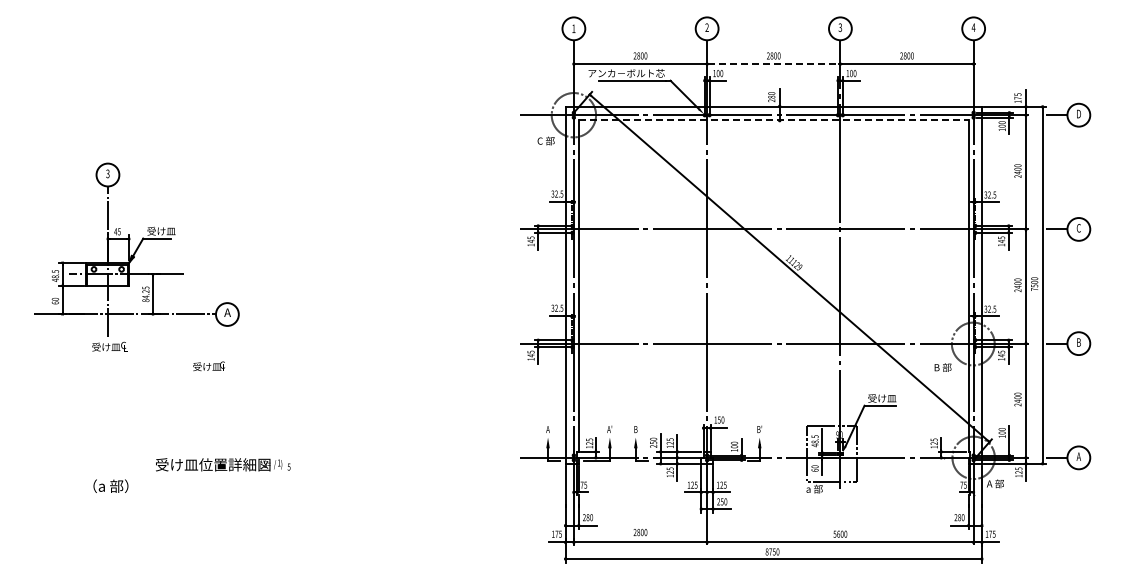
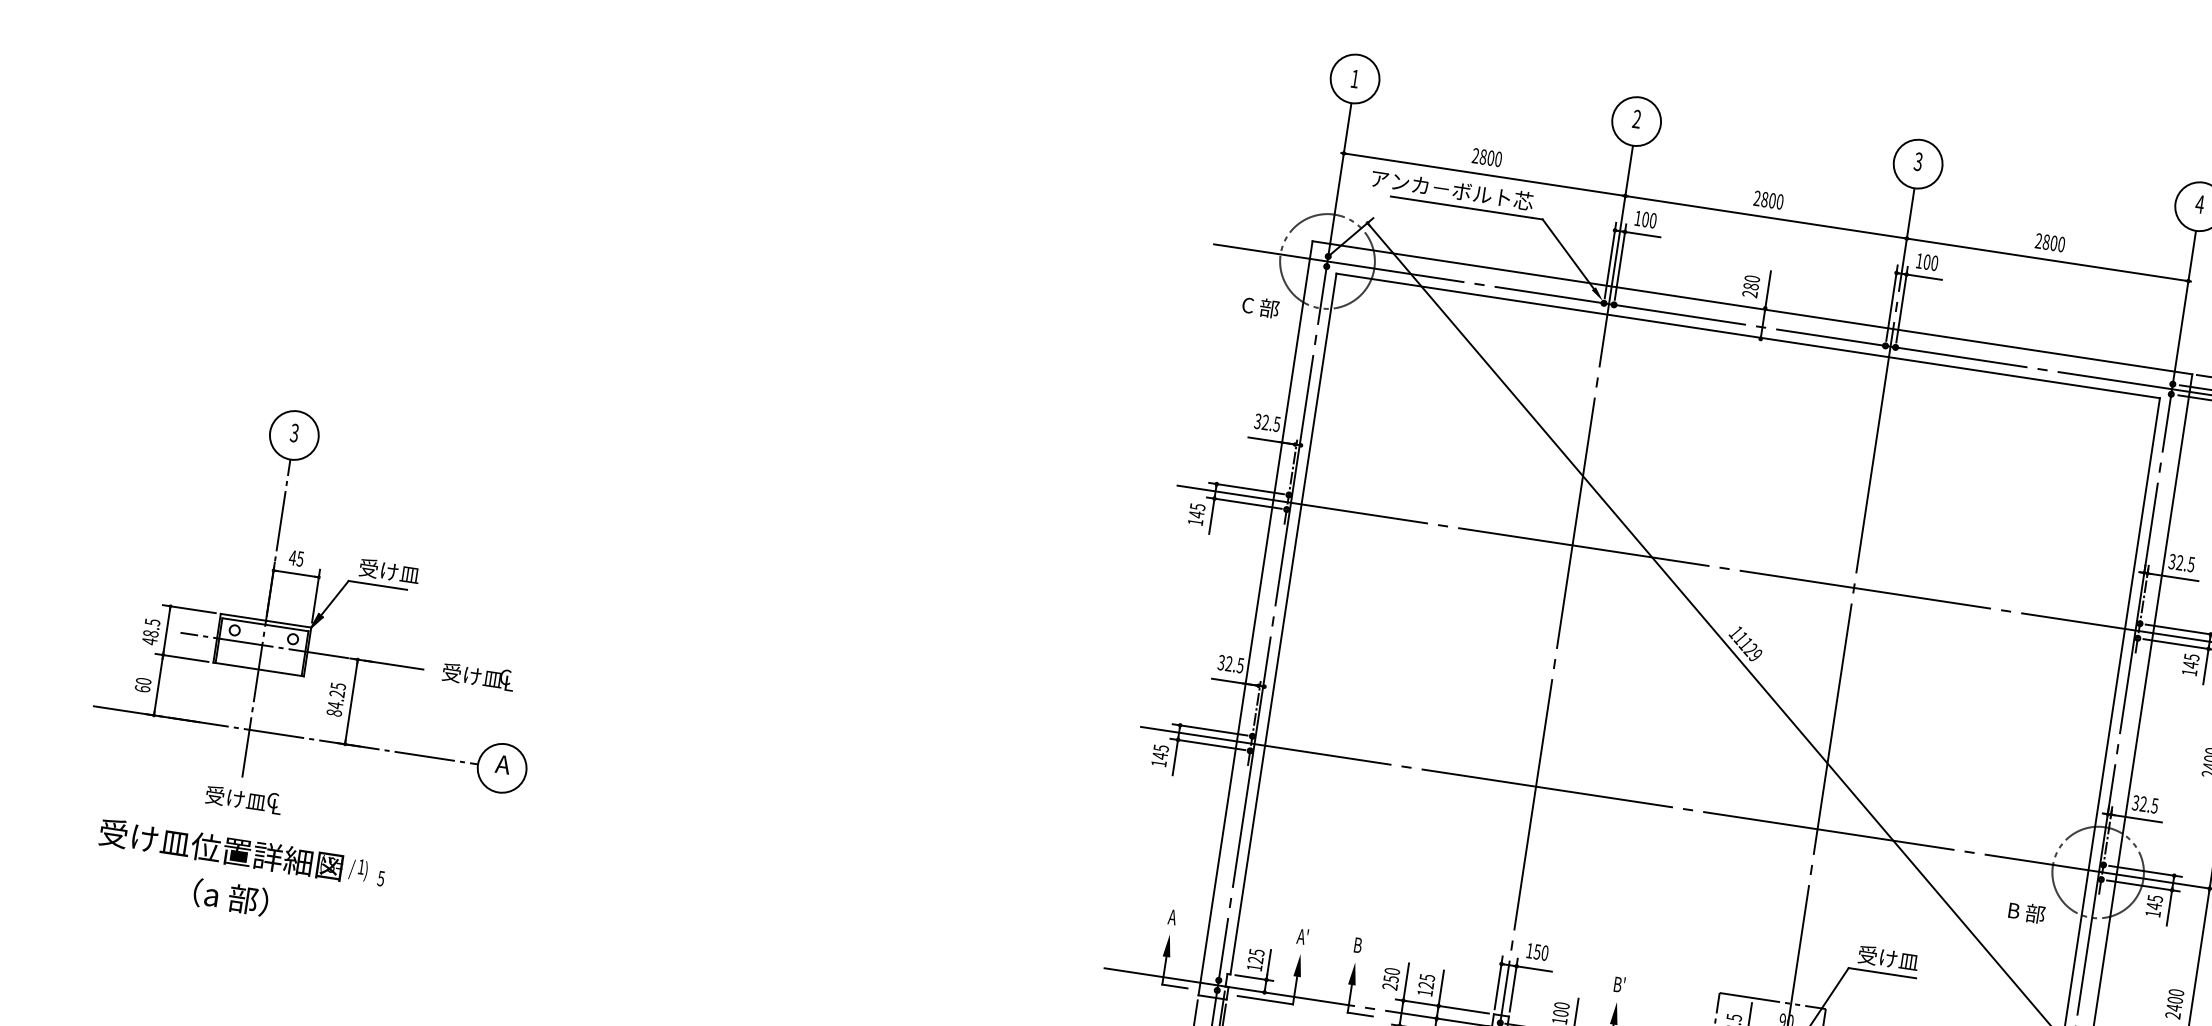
line: (774, 64) -> (1767, 218), dashed -> solid
line: (773, 120) -> (1747, 336), dashed -> solid
part: (136, 256) -> (328, 616), moved
text: (223, 464) -> (243, 852), moved

